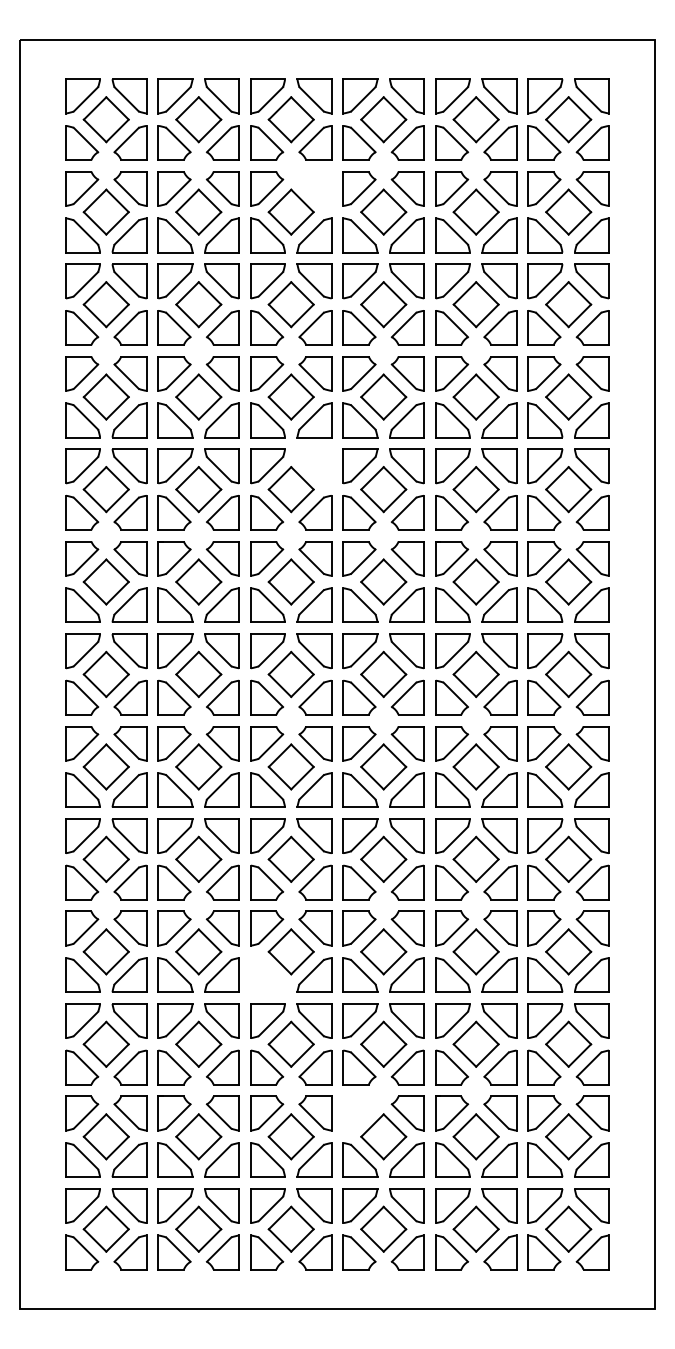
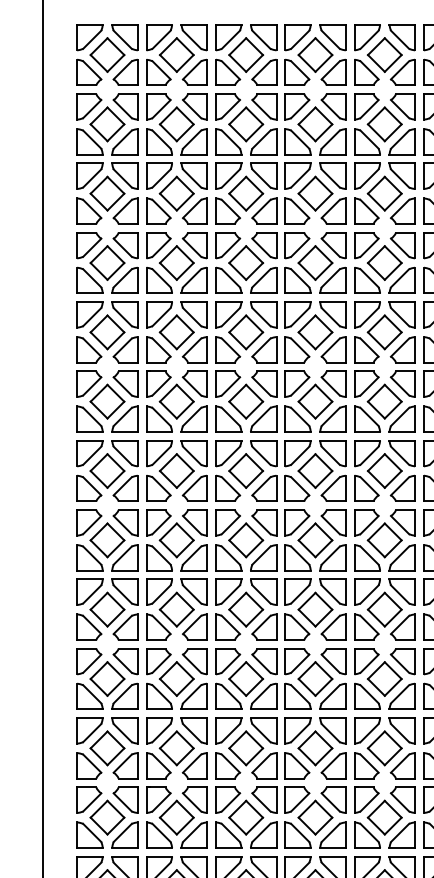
part: (315, 188) -> (264, 106), added
part: (314, 466) -> (263, 315), added
part: (267, 974) -> (228, 695), added
part: (359, 1113) -> (297, 800), added

